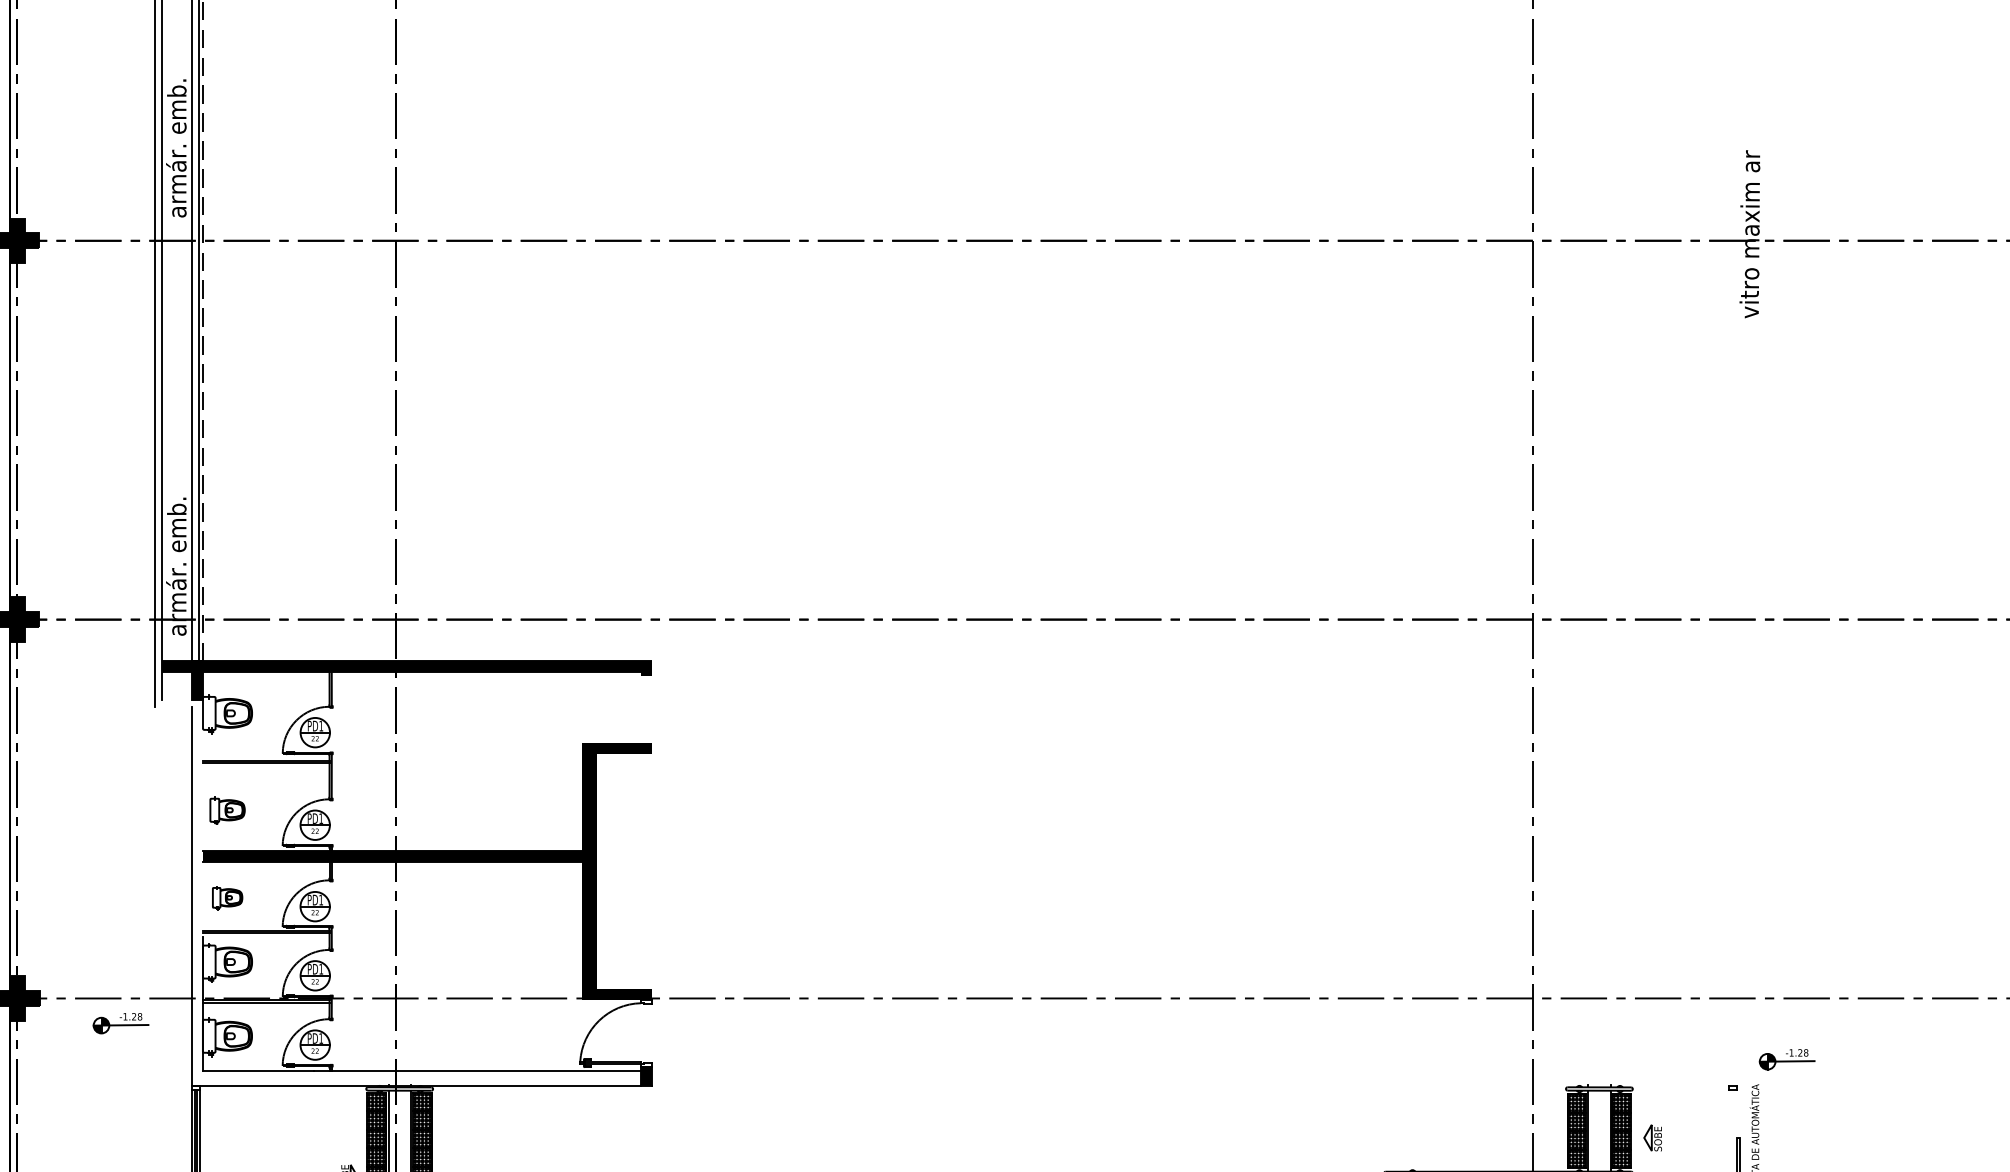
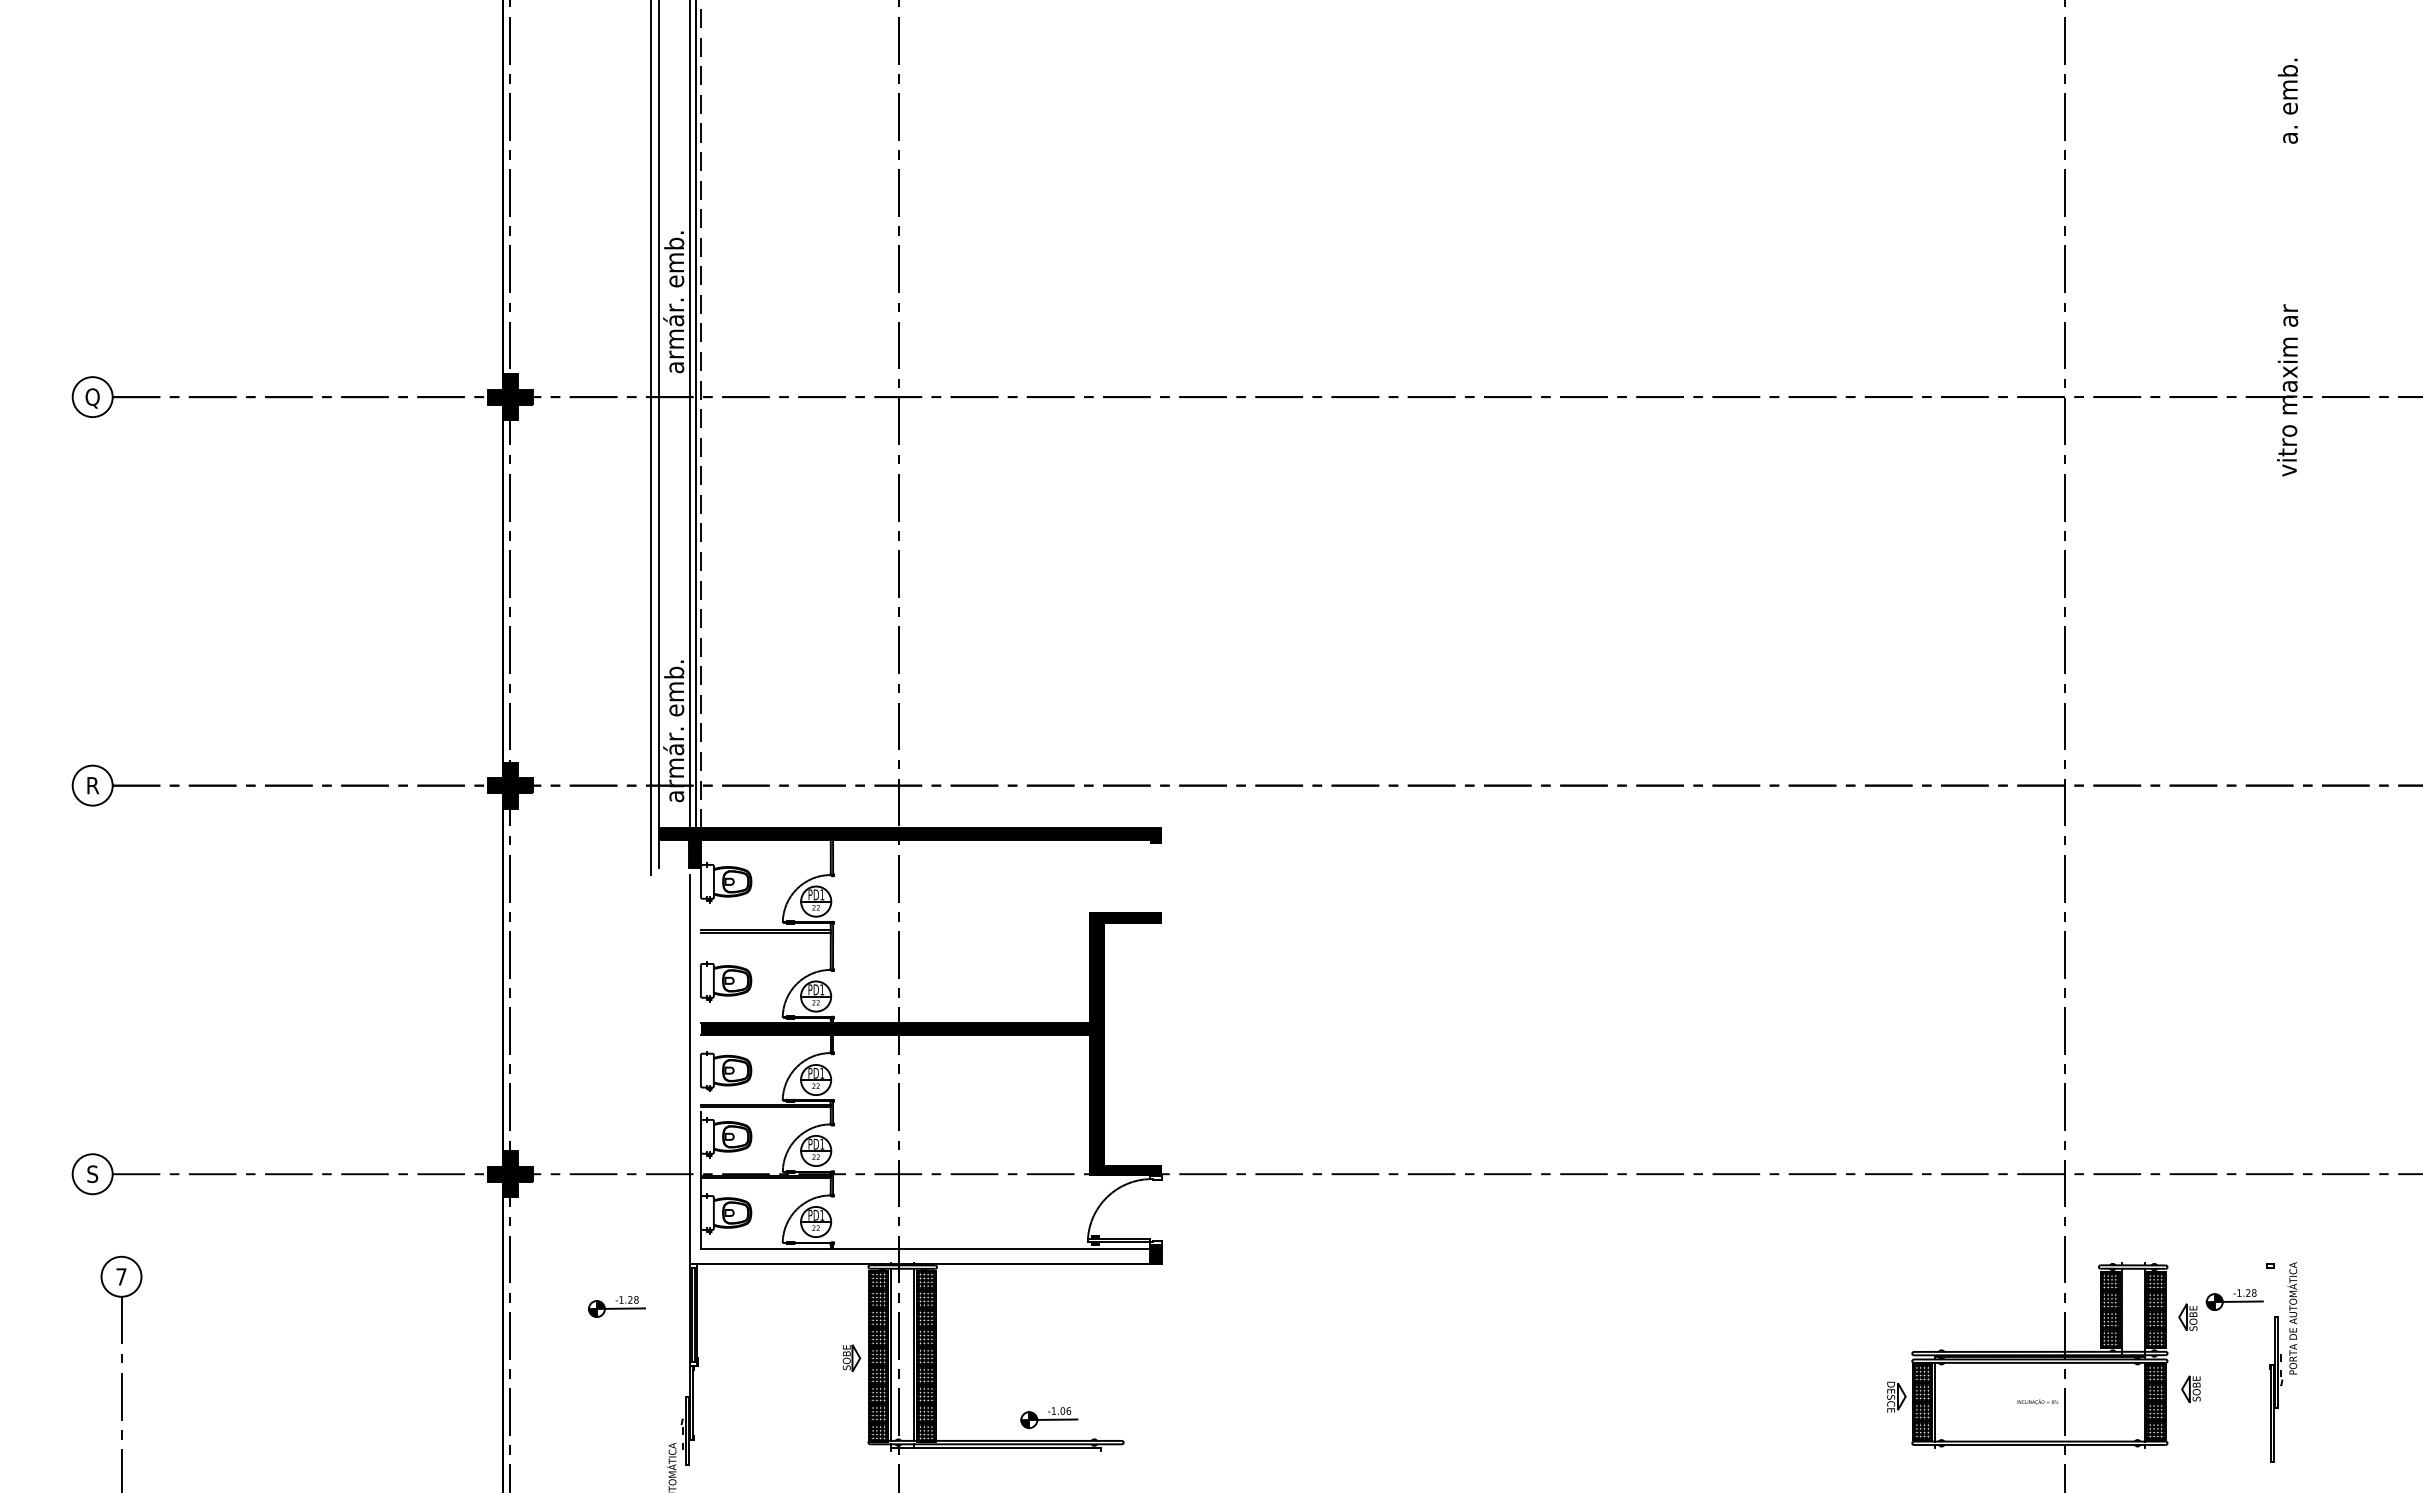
part: (227, 810) -> (726, 981), size x1.43
part: (227, 898) -> (726, 1071), size x1.67
part: (120, 1023) -> (616, 1306), moved
part: (1786, 1059) -> (2234, 1299), moved

